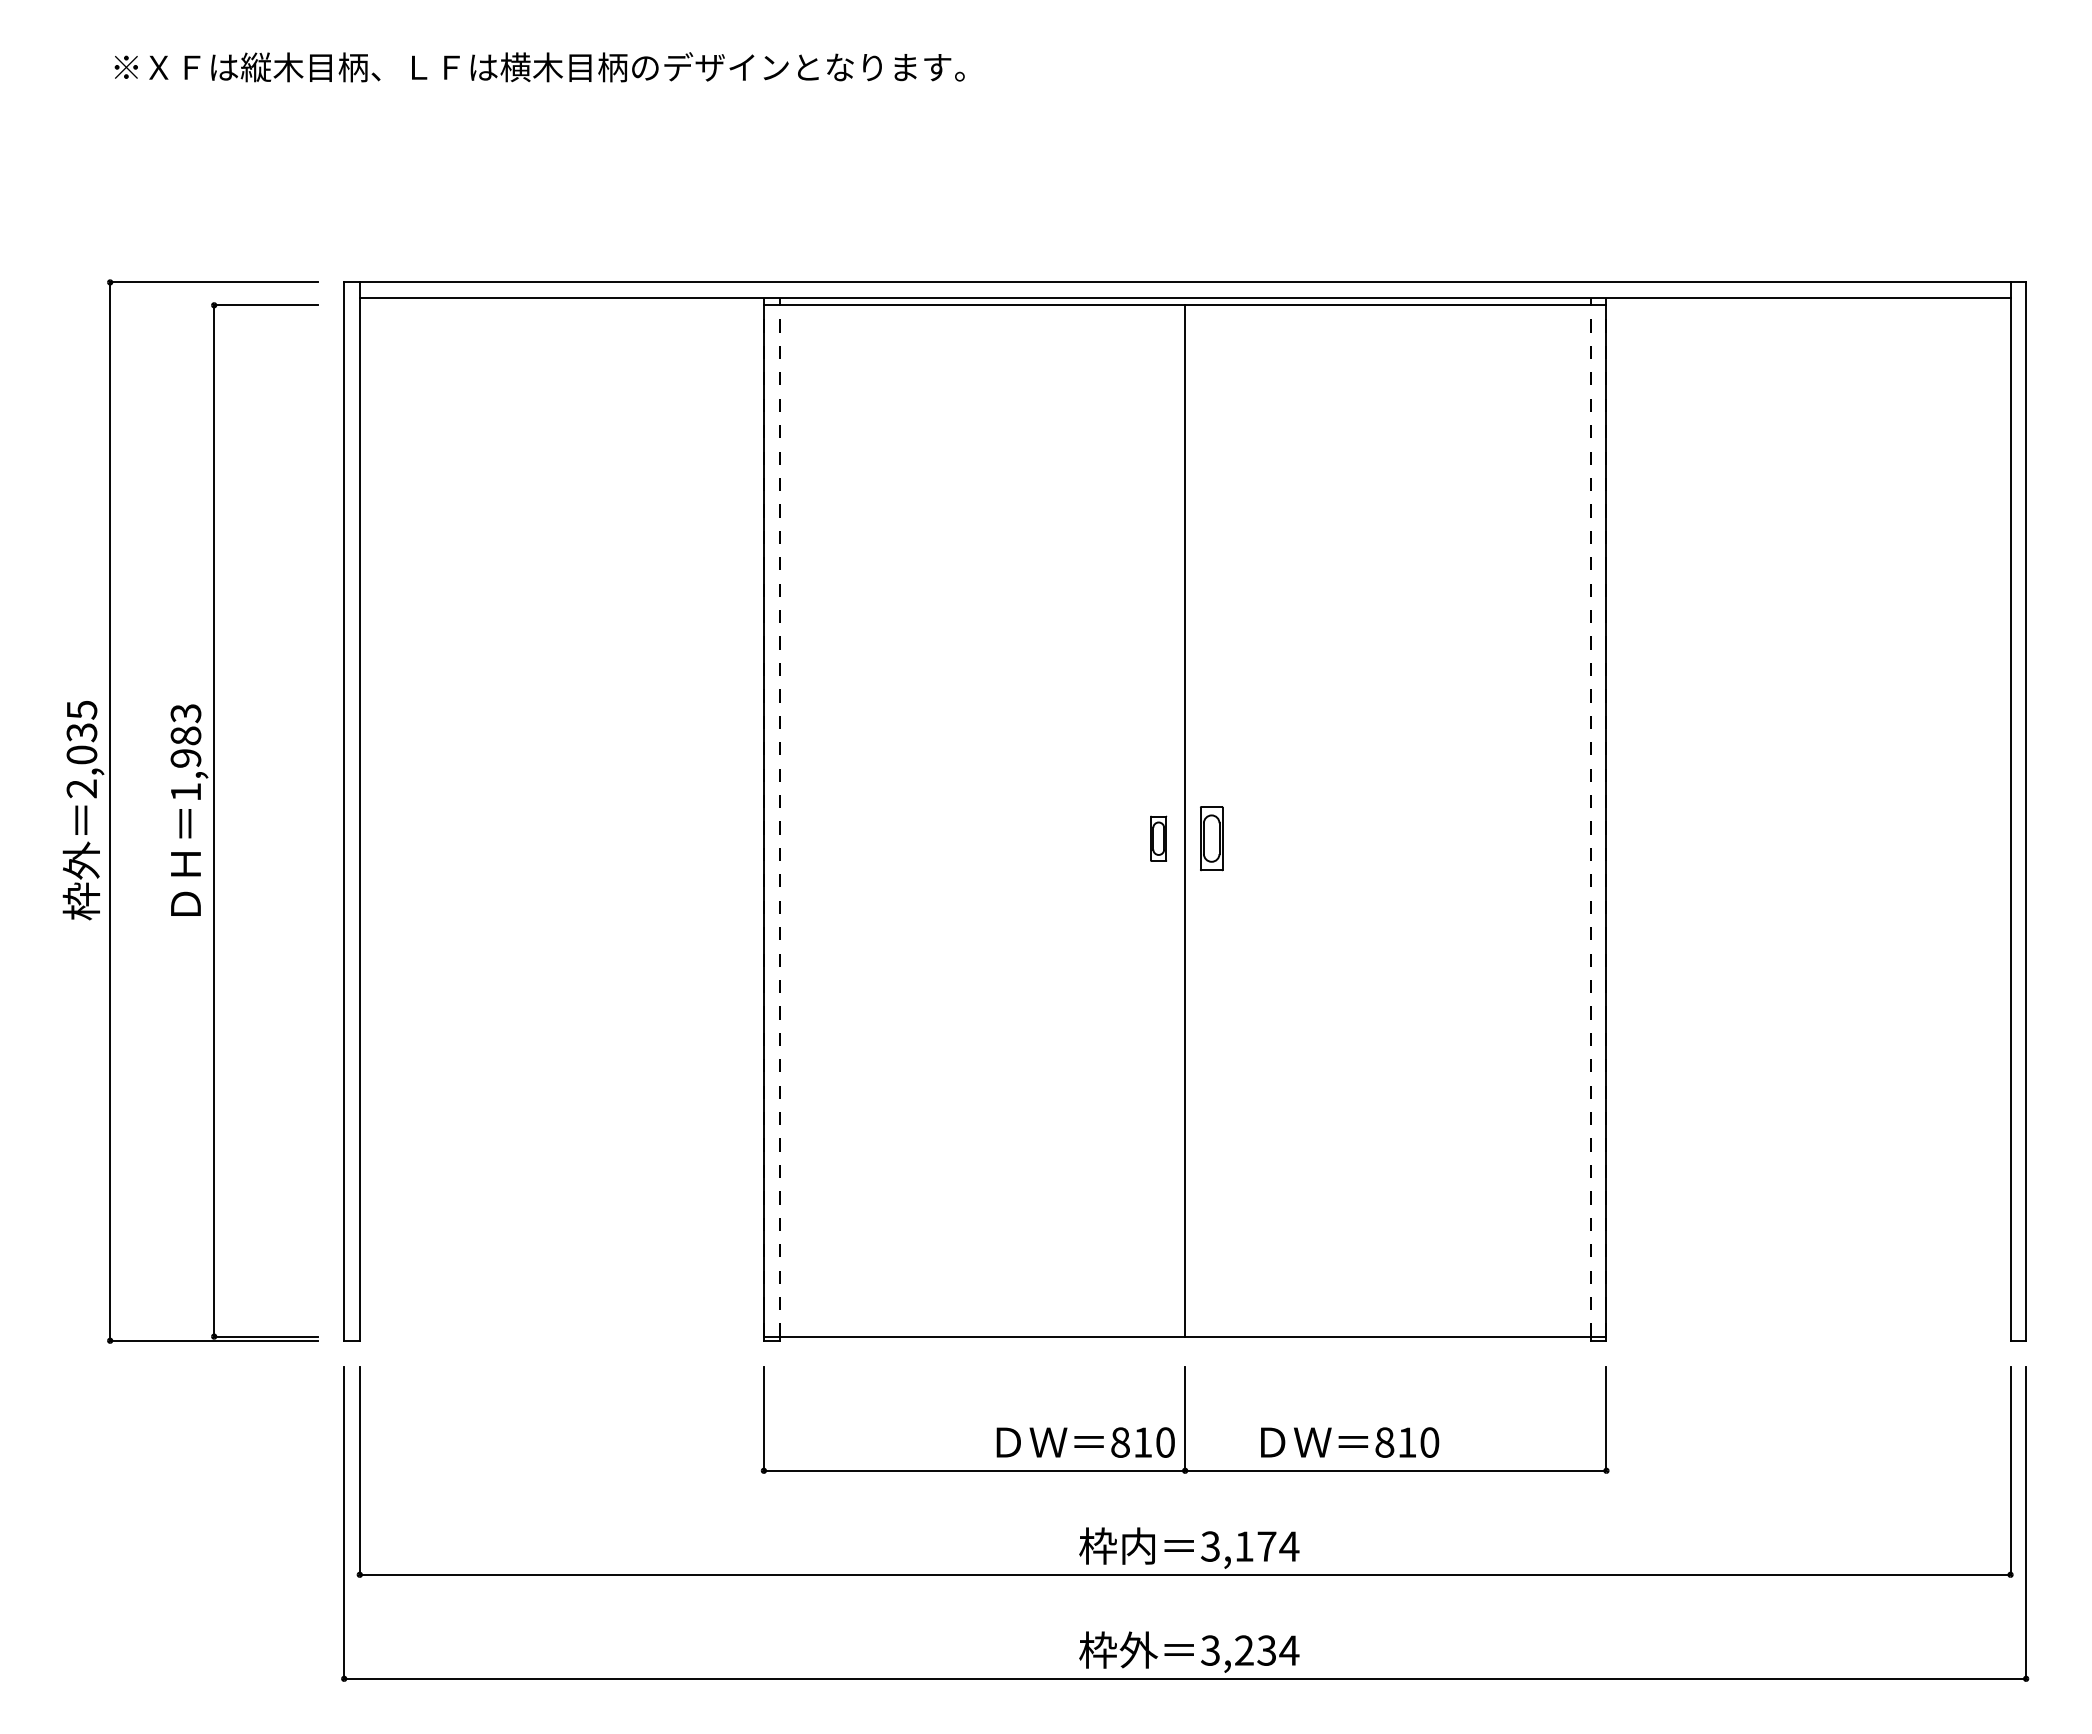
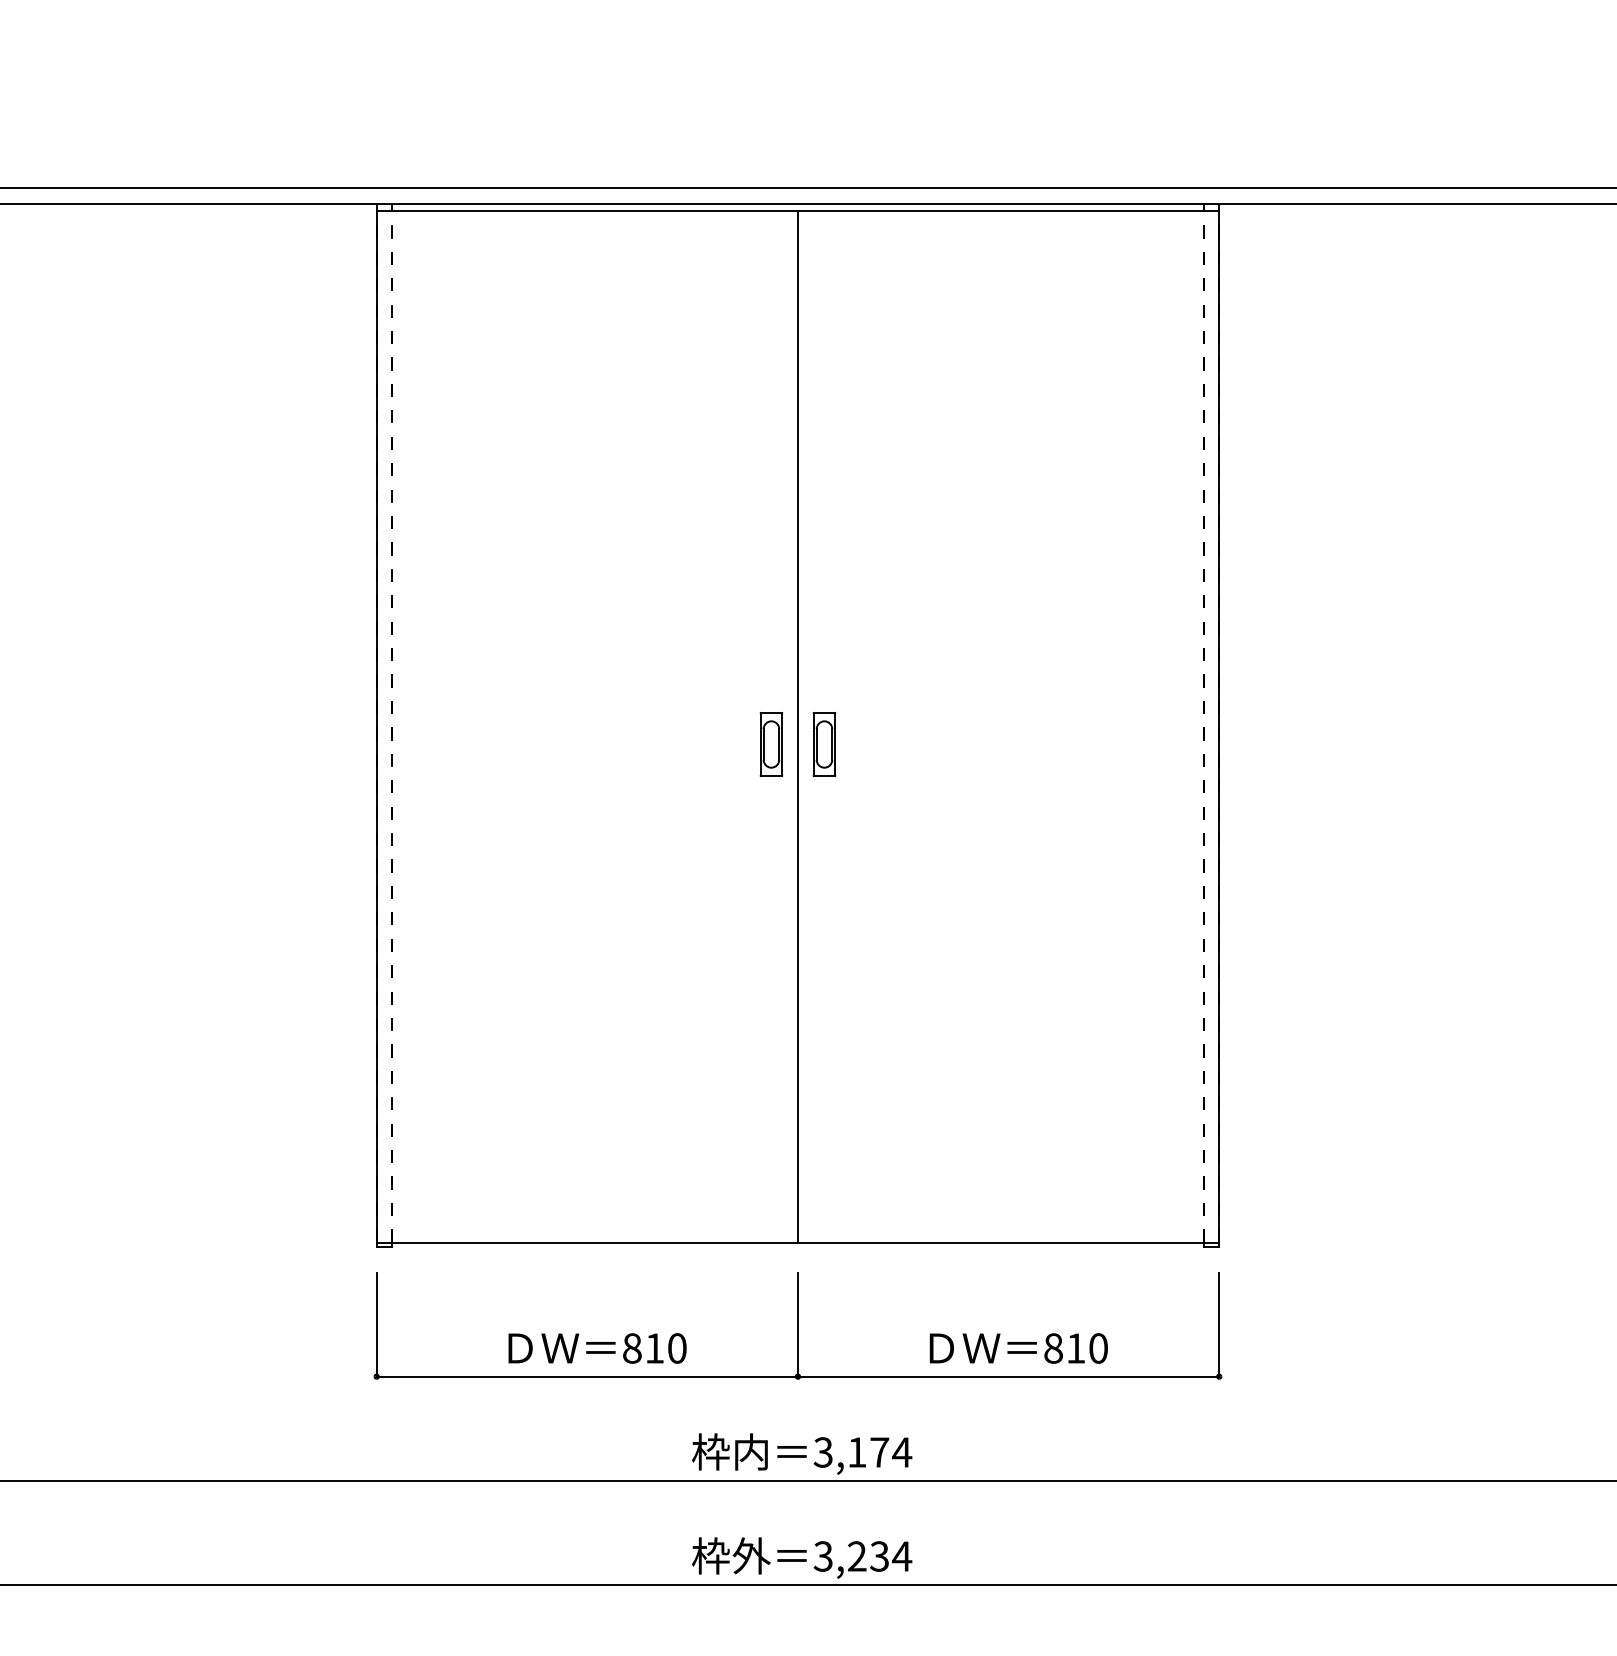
part: (1158, 838) -> (771, 744), size x1.43
text: (1085, 1442) -> (597, 1348), moved
text: (1350, 1442) -> (1019, 1348), moved

